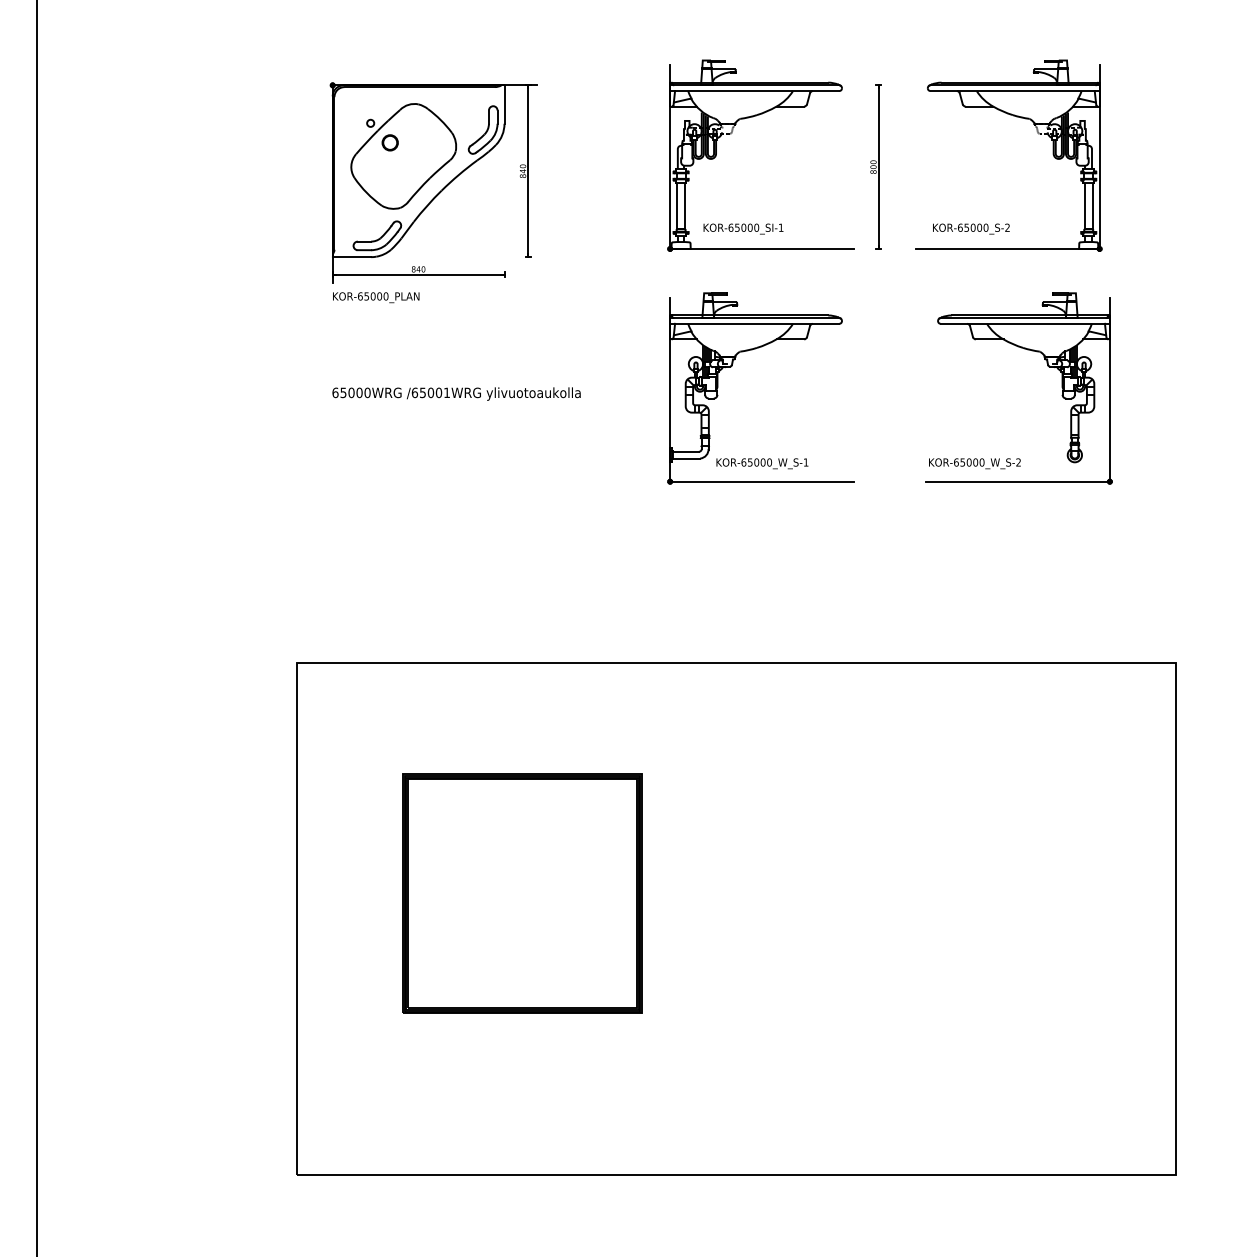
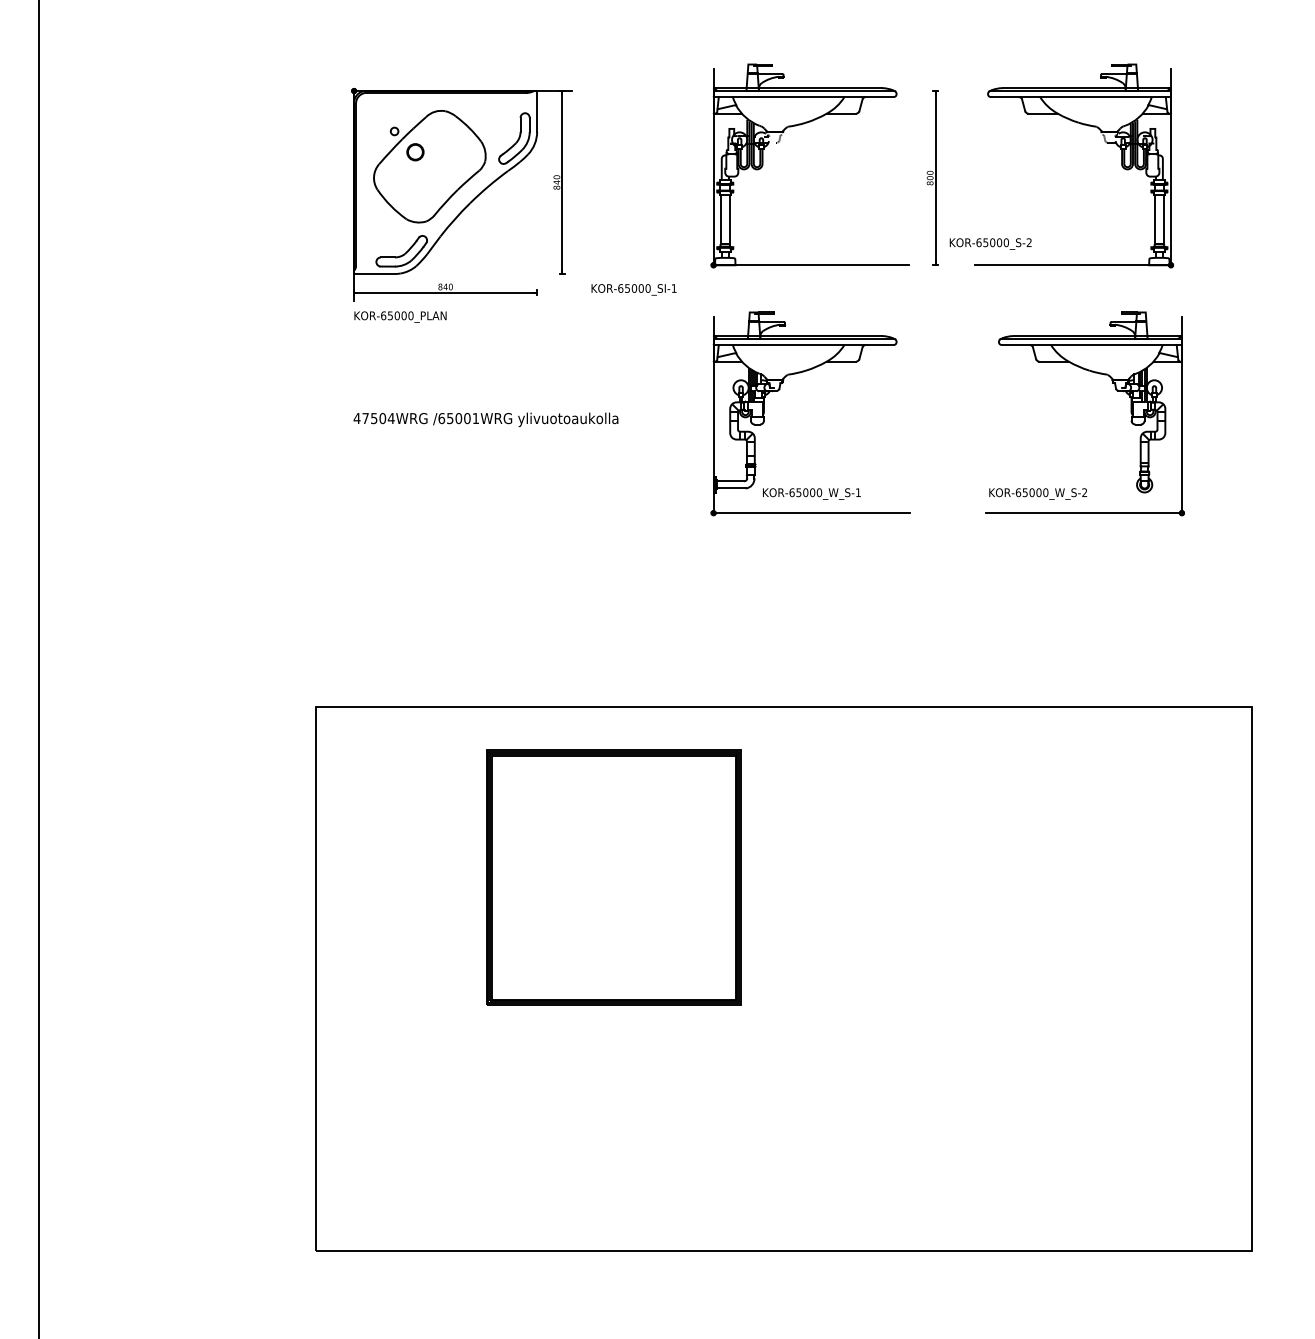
text: (743, 228) -> (634, 289), moved
text: (971, 228) -> (990, 243), moved
text: (351, 392) -> (374, 418), 65000WRG -> 47504WRG
part: (522, 893) -> (613, 877), moved

